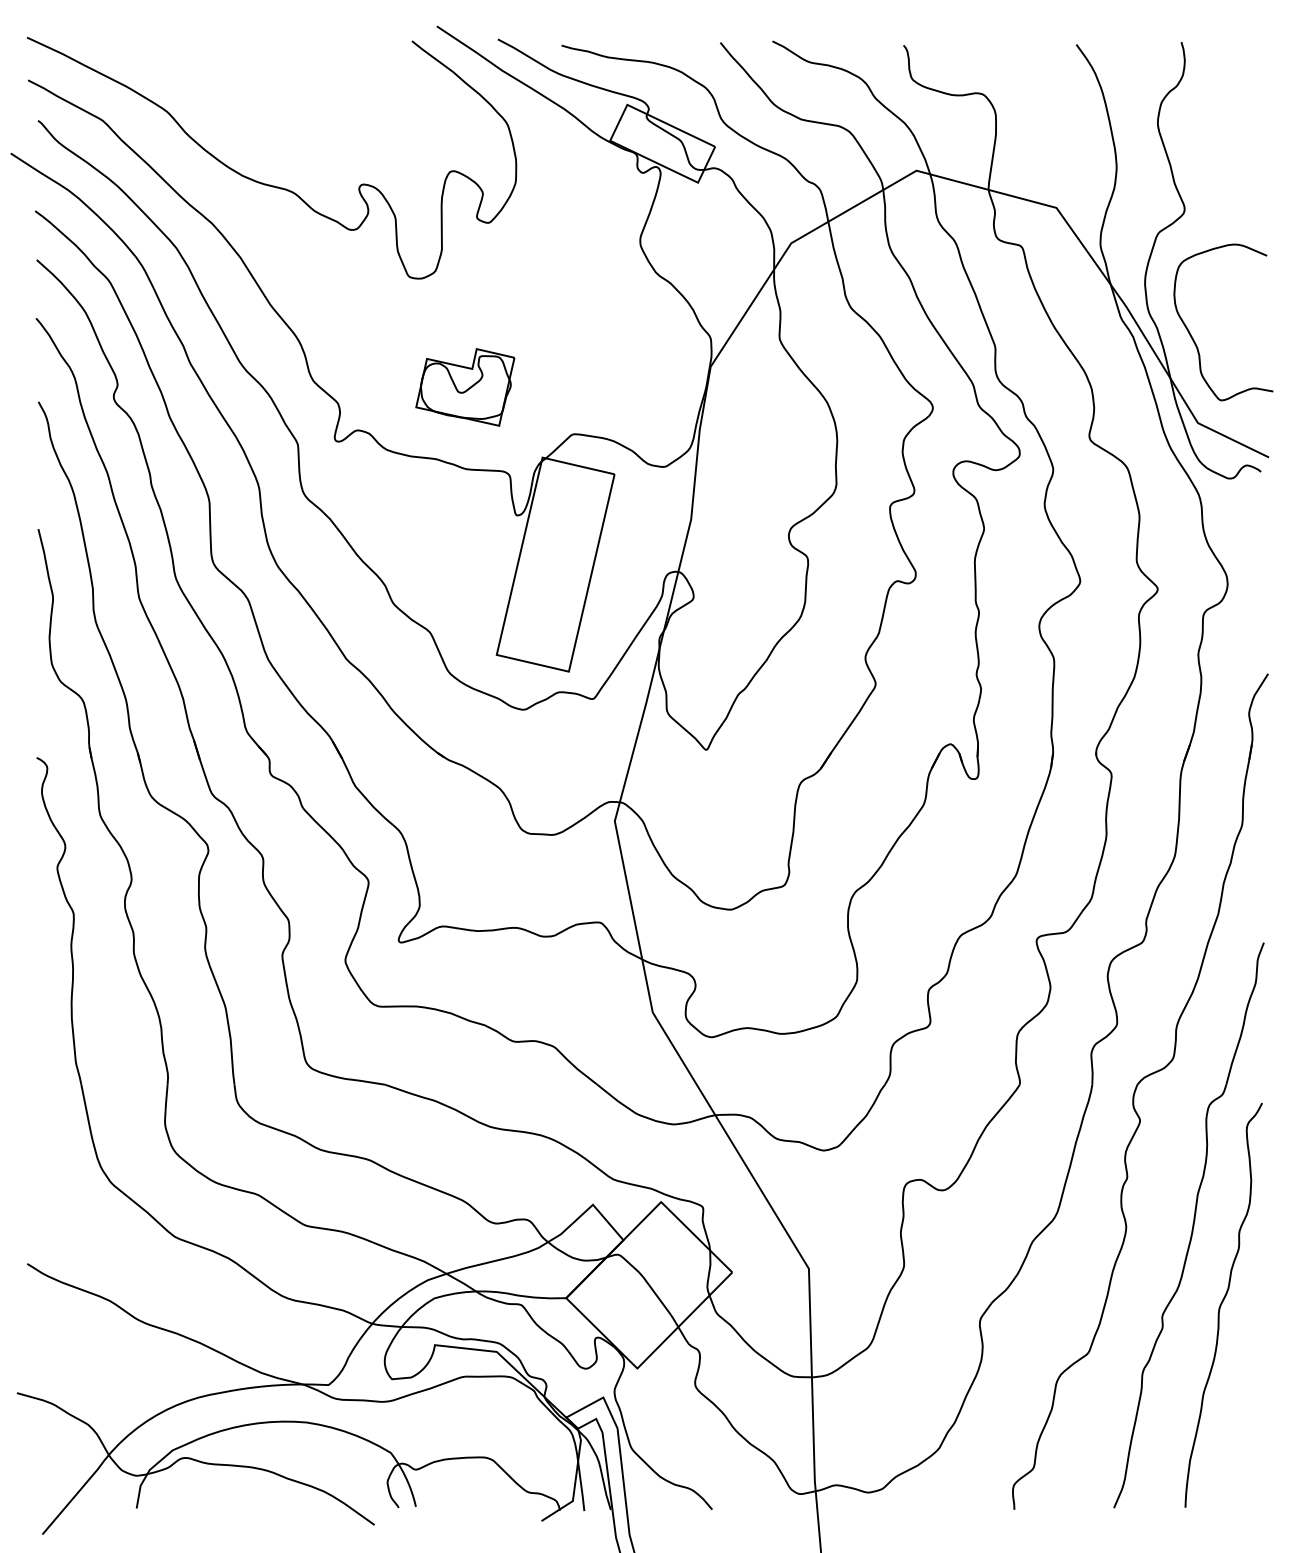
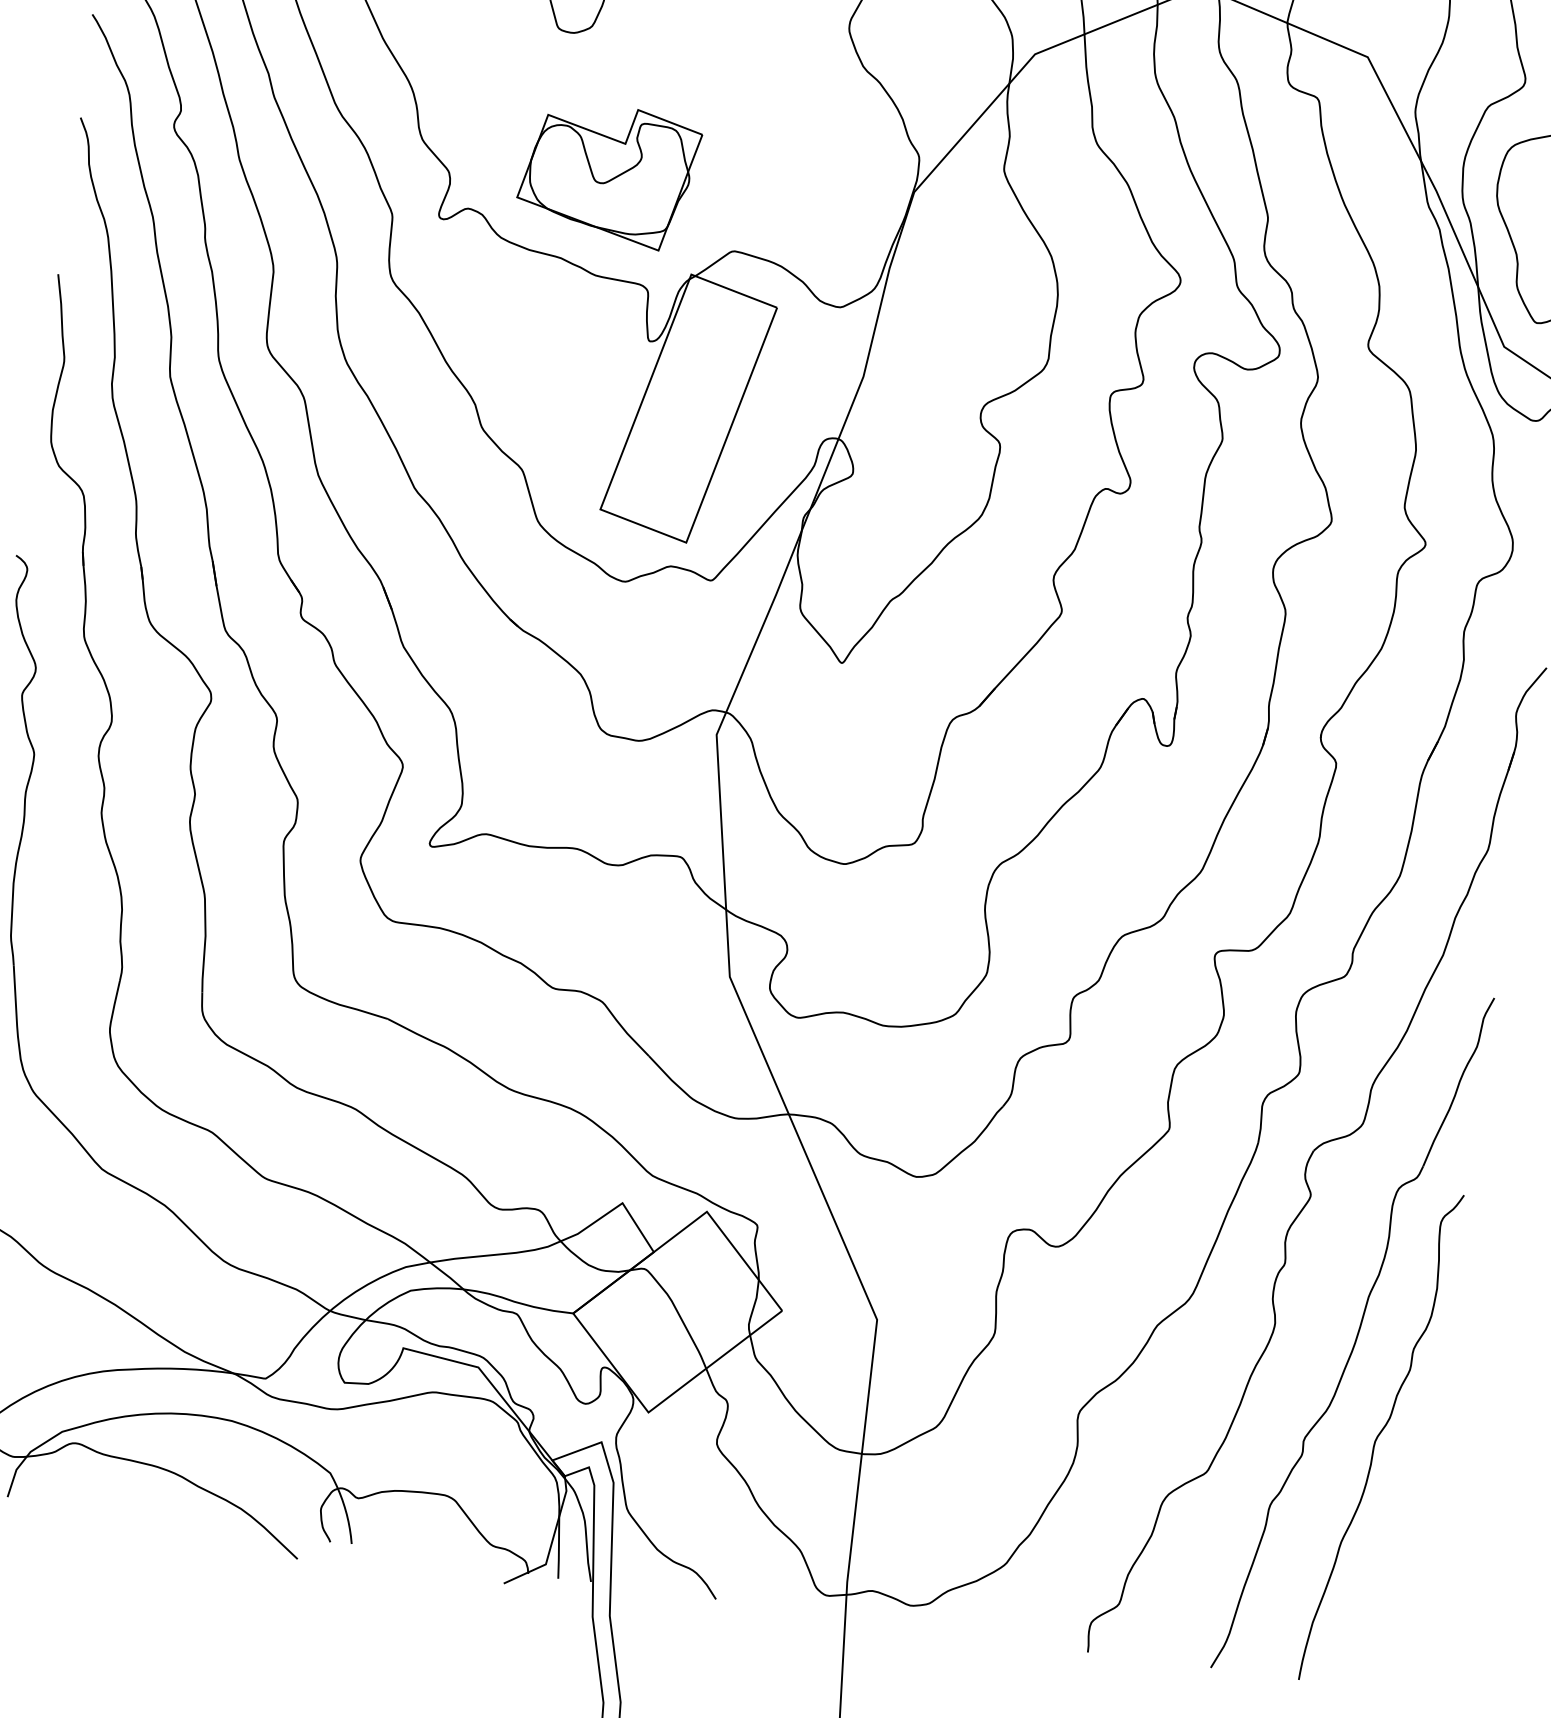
part: (465, 387) -> (608, 174), size x1.43

